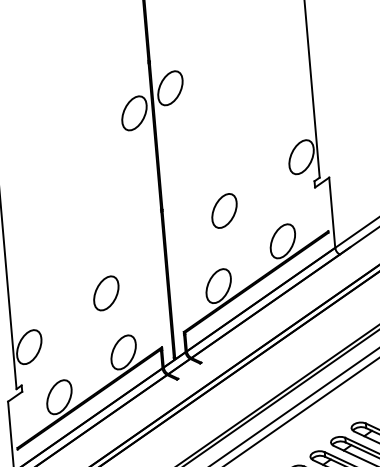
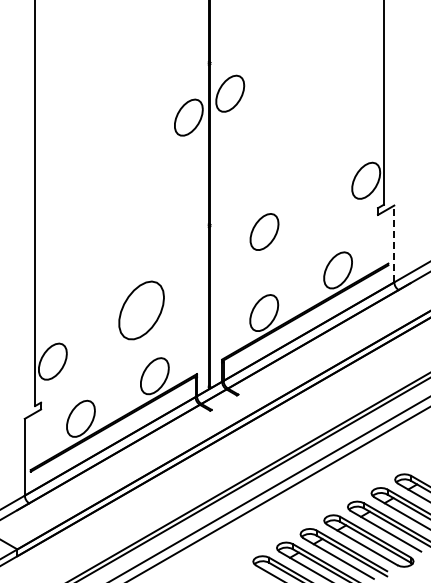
part: (224, 210) -> (264, 231), moved
line: (332, 212) -> (394, 243), solid -> dashed
part: (106, 293) -> (141, 310), size x1.6

